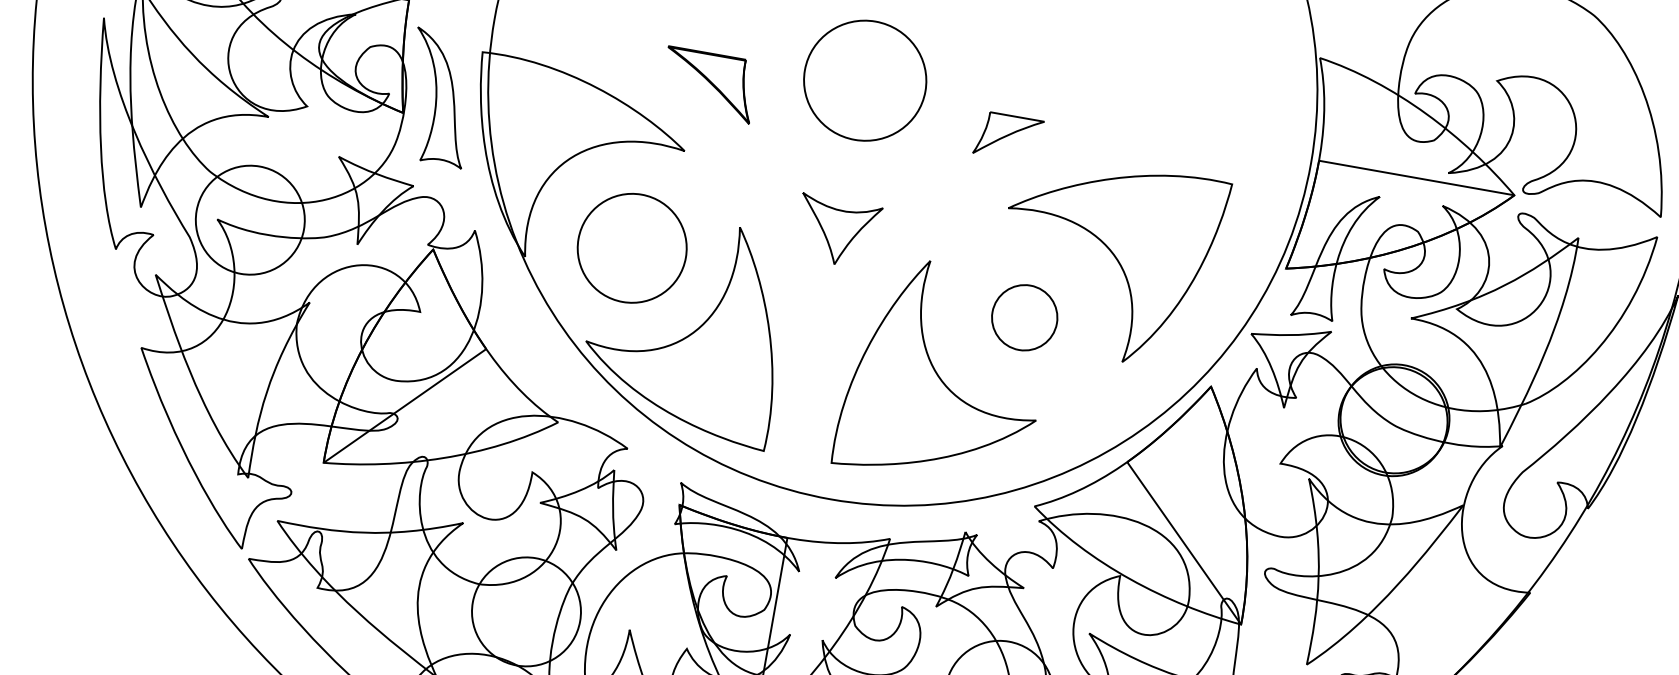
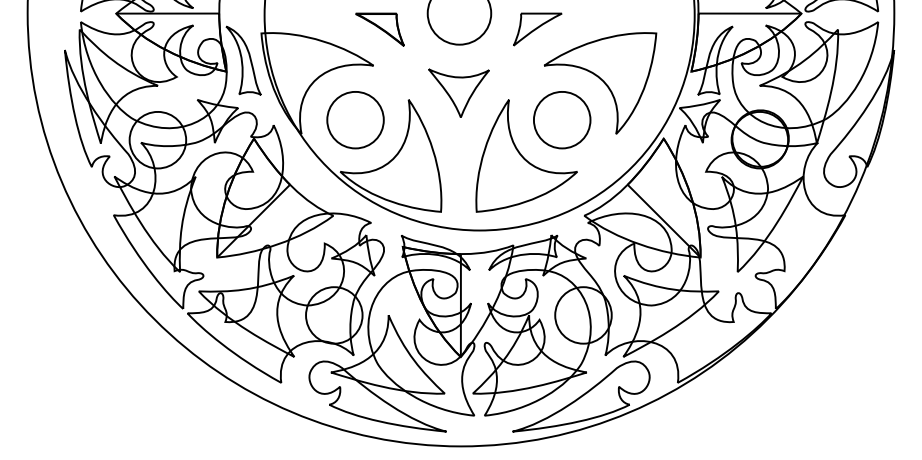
part: (1007, 137) -> (537, 29), size x1.43
part: (836, 230) -> (458, 92), size x1.43
part: (1024, 318) -> (562, 120), size x1.67

